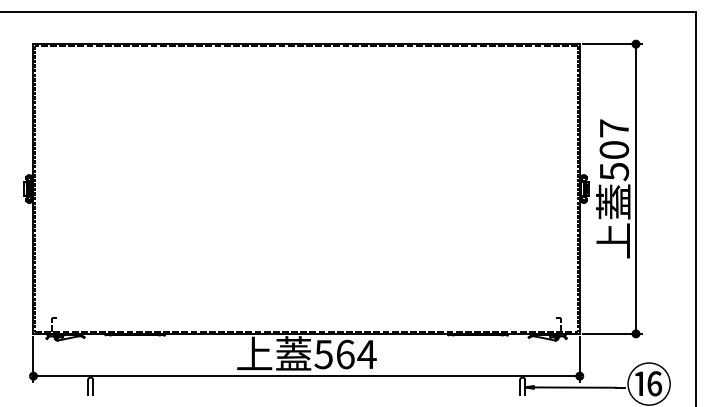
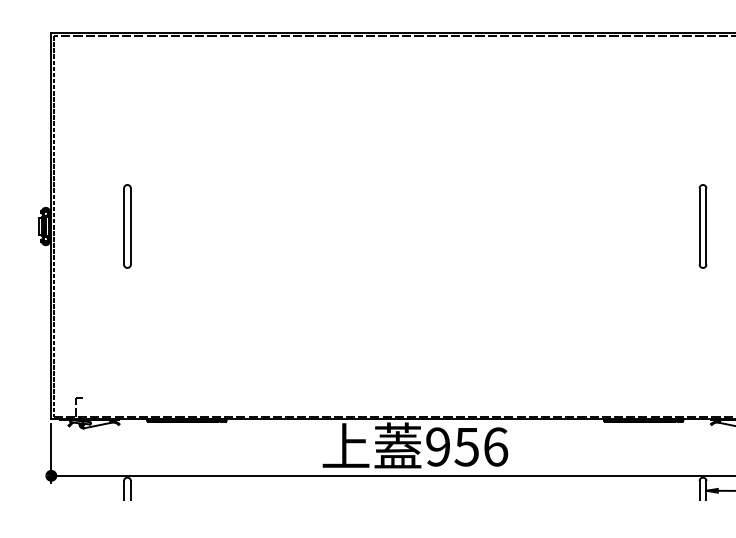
part: (90, 188) -> (127, 225), added
part: (522, 188) -> (702, 225), added
text: (345, 354) -> (467, 446), 564 -> 956

